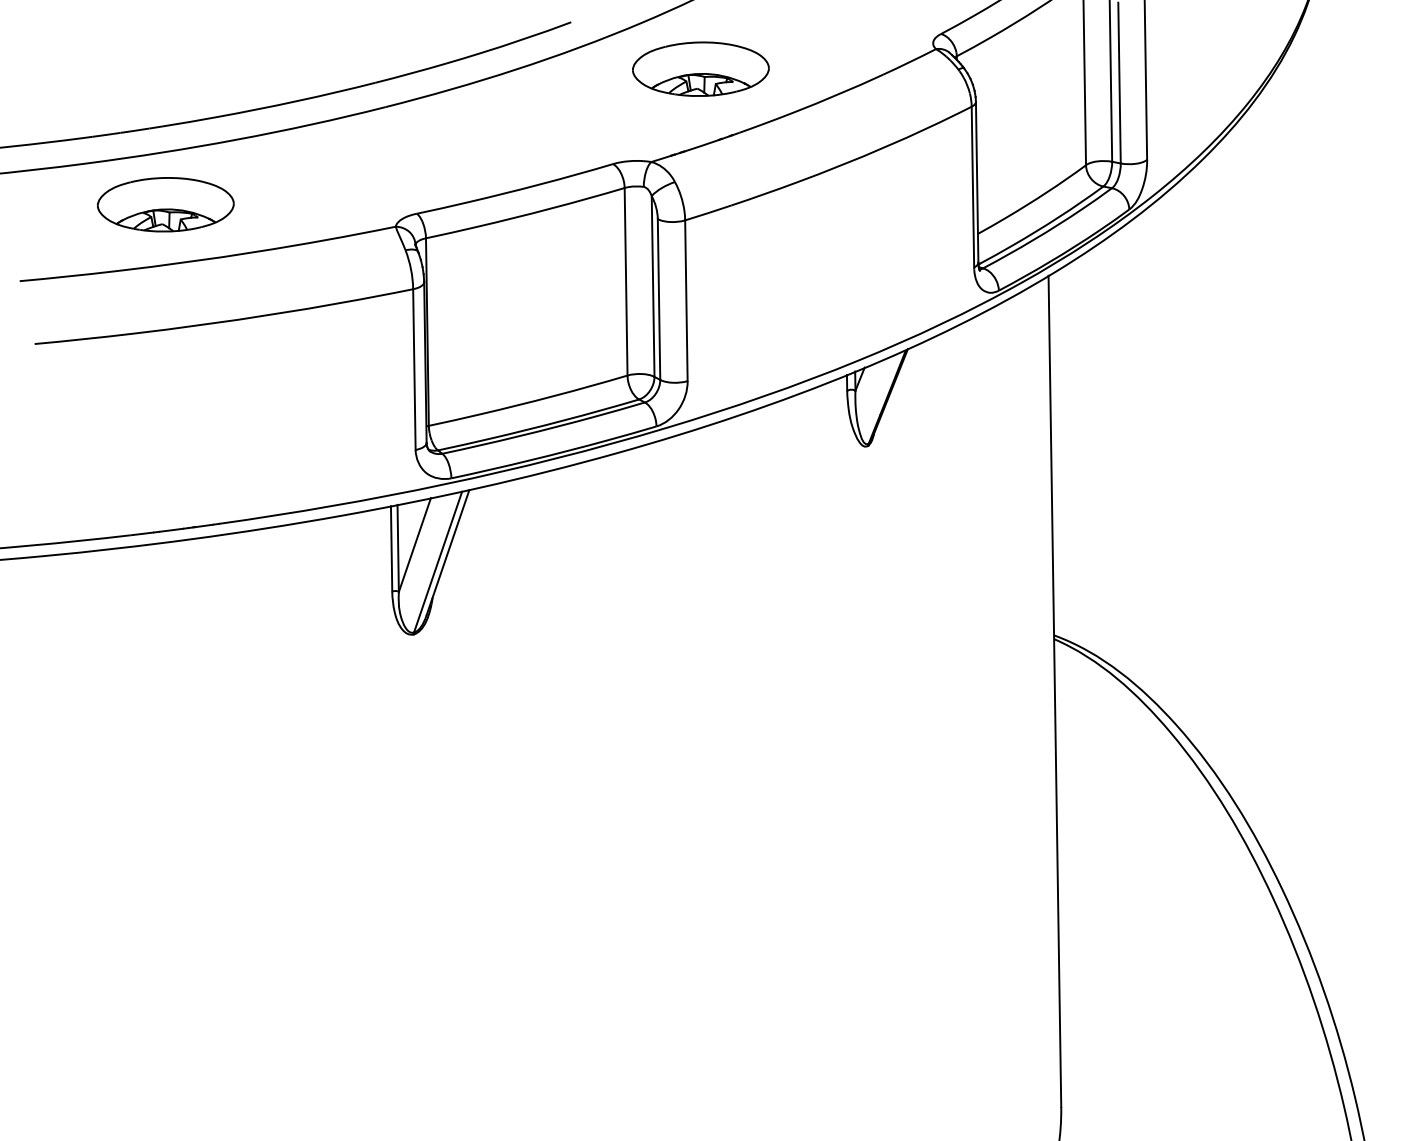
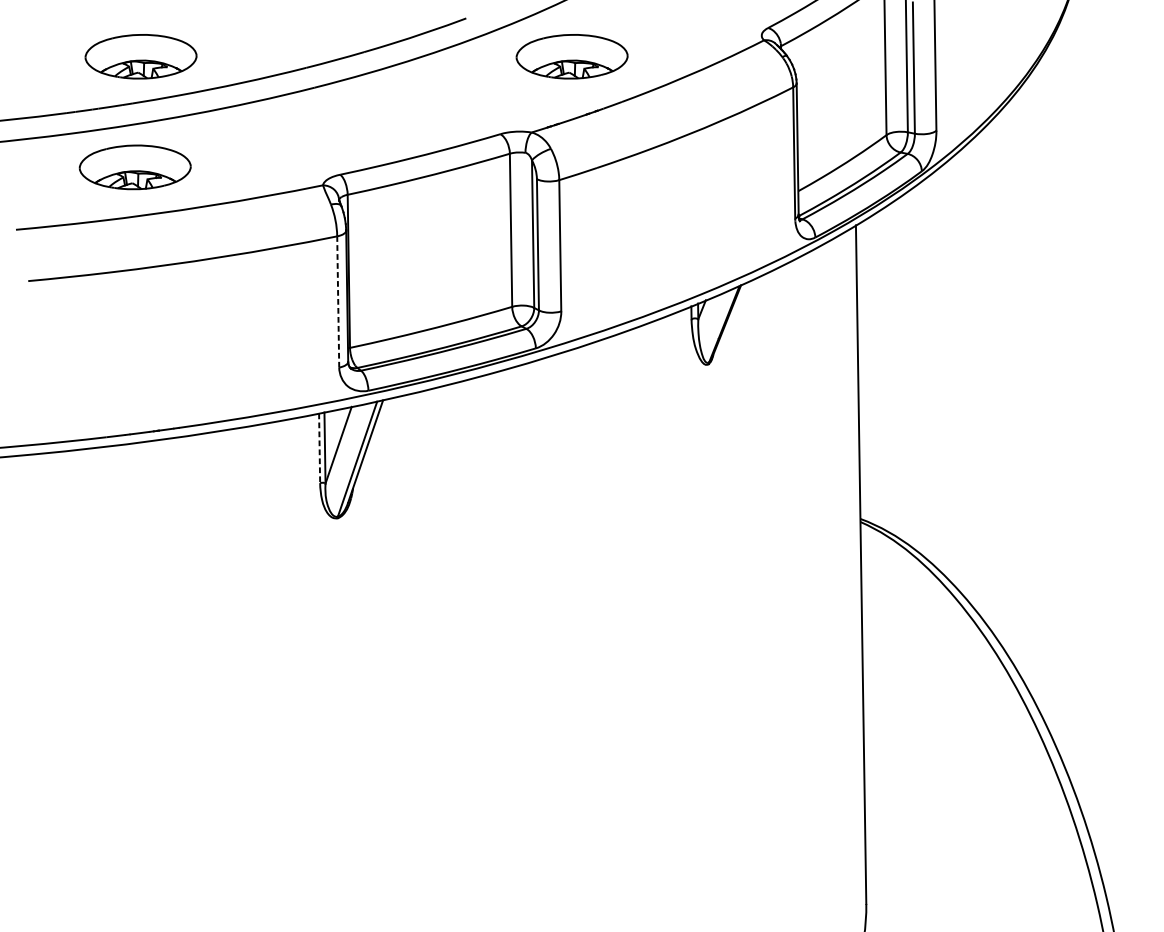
part: (172, 68) -> (140, 56), added
line: (414, 369) -> (338, 301), solid -> dashed
line: (391, 548) -> (319, 448), solid -> dashed

